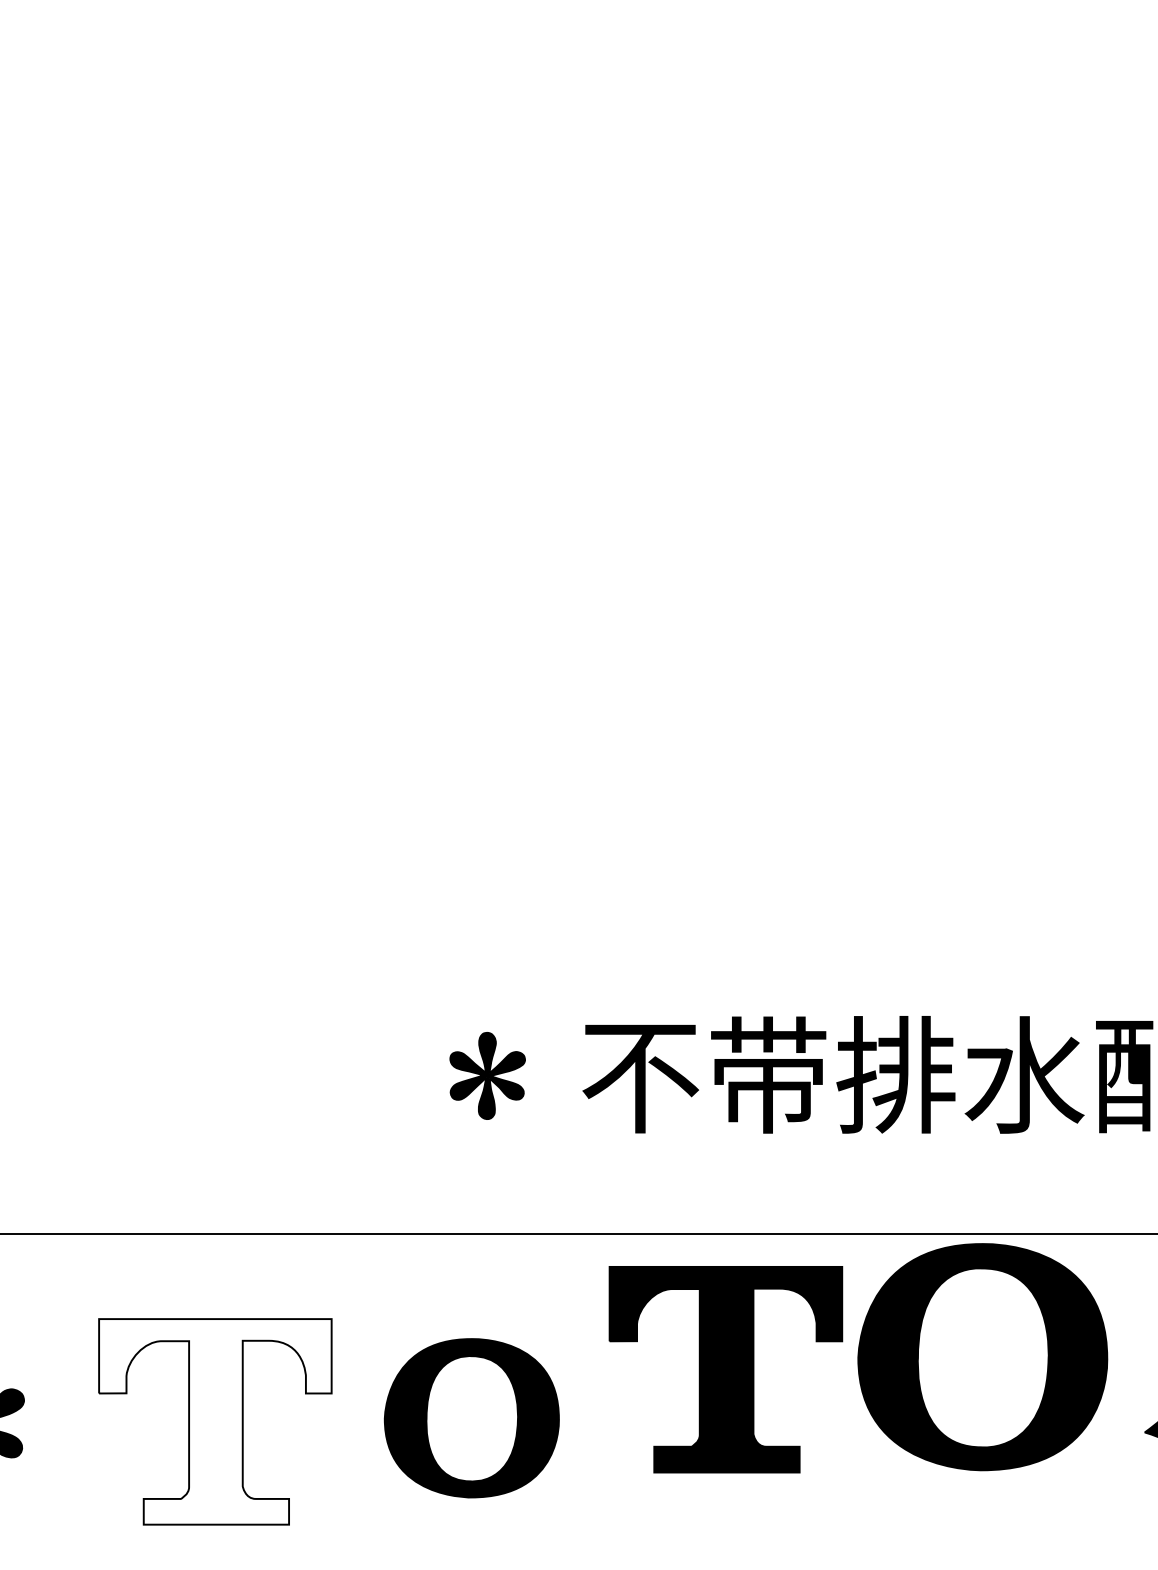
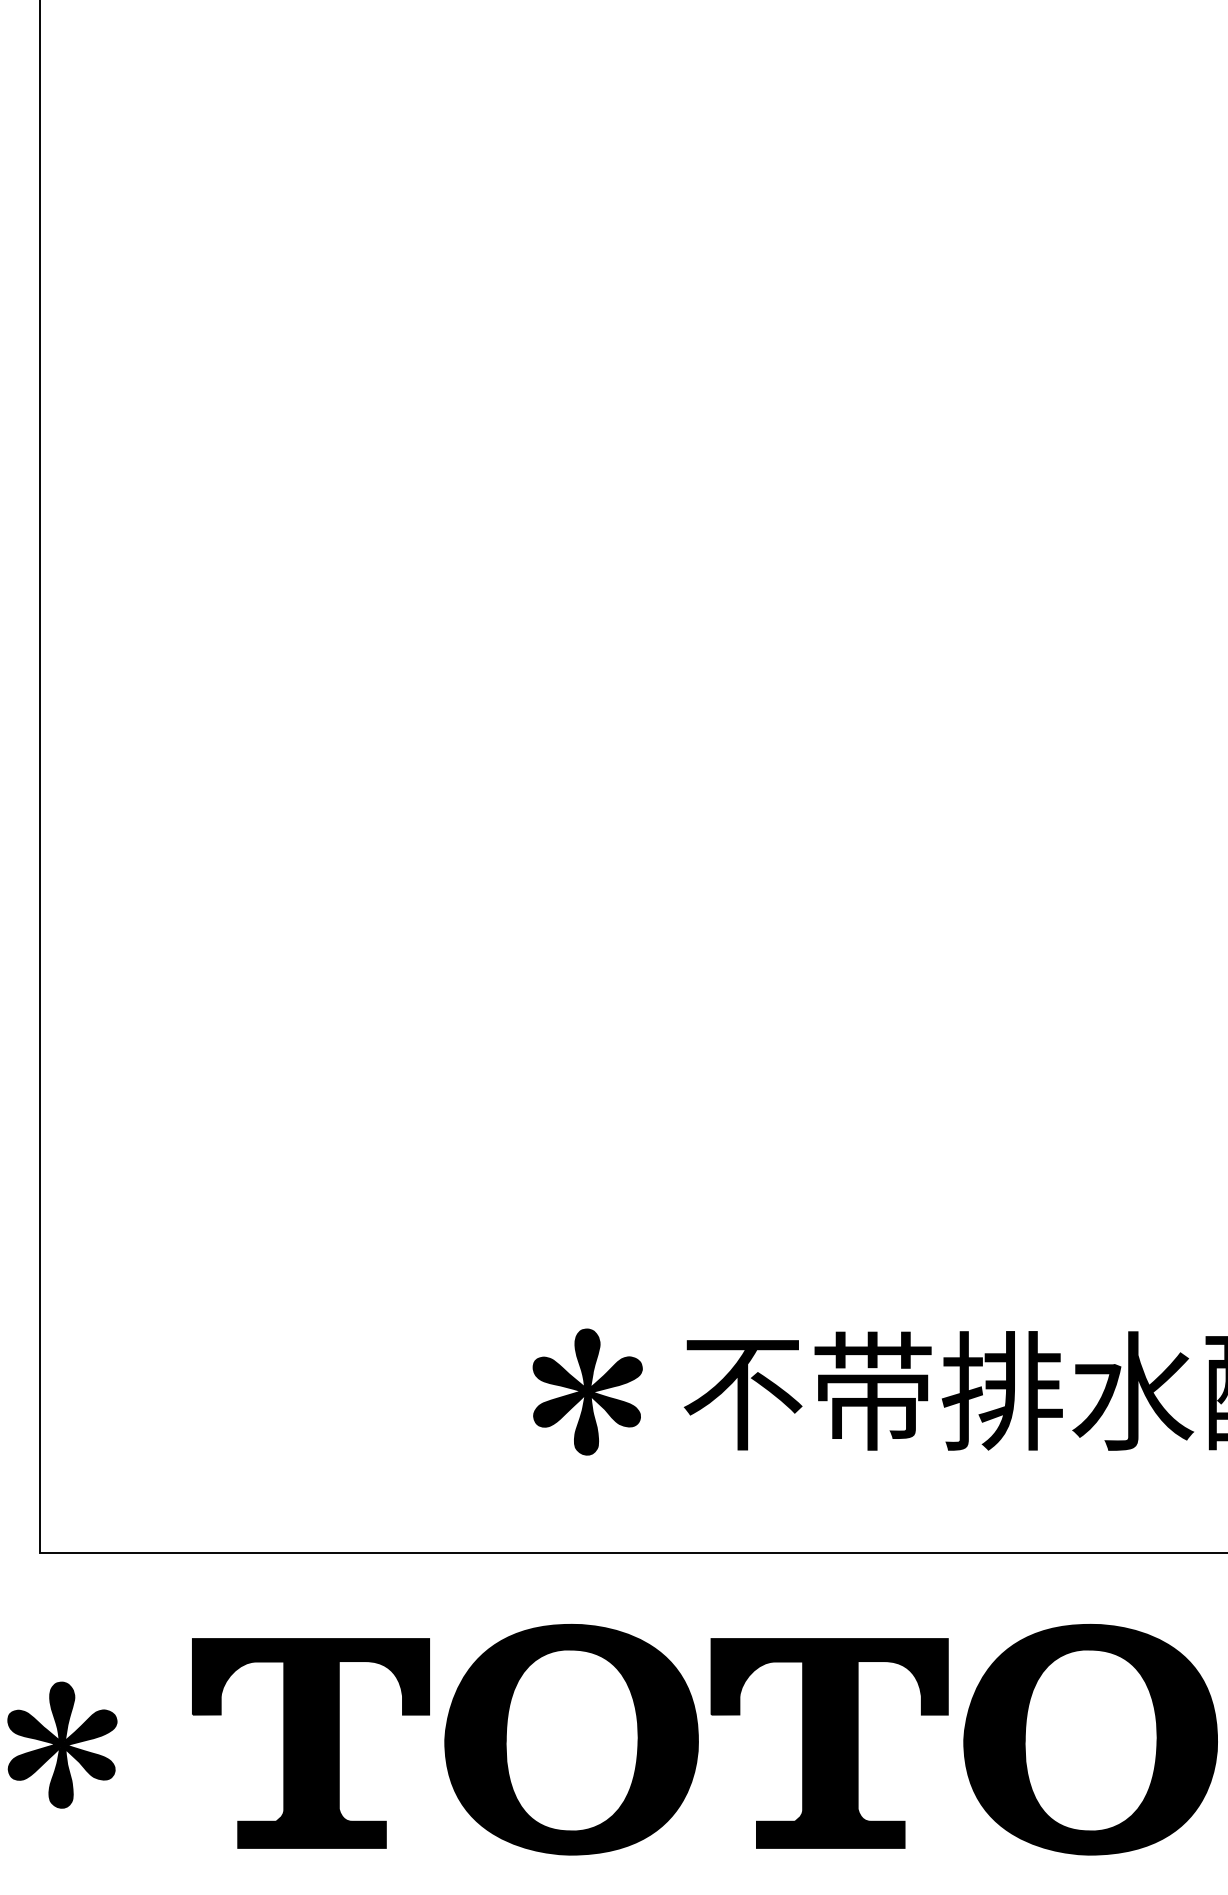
part: (487, 1075) -> (587, 1391), size x1.43
part: (982, 1356) -> (1090, 1739), moved
part: (725, 1369) -> (829, 1743), moved
part: (471, 1417) -> (571, 1739), size x1.43
fill: (214, 1421) -> (310, 1743), added

